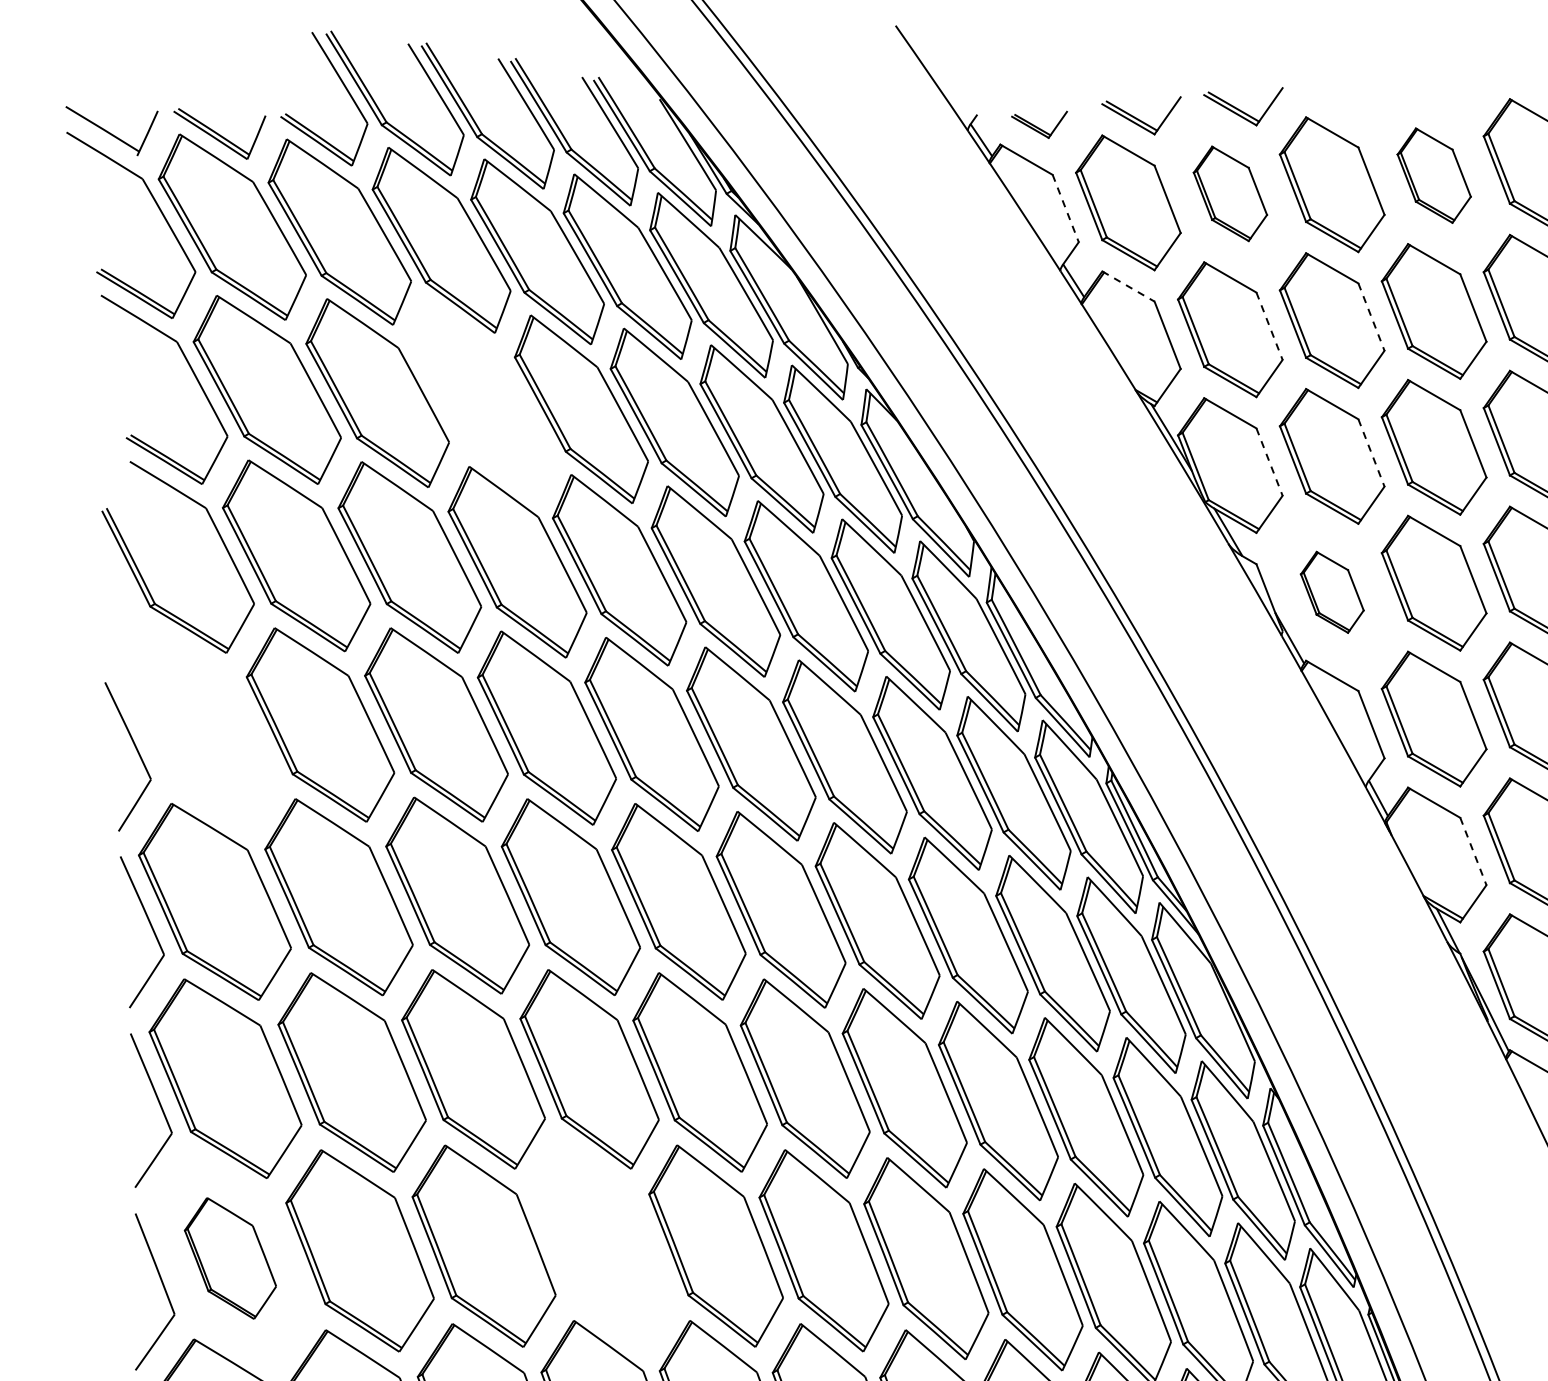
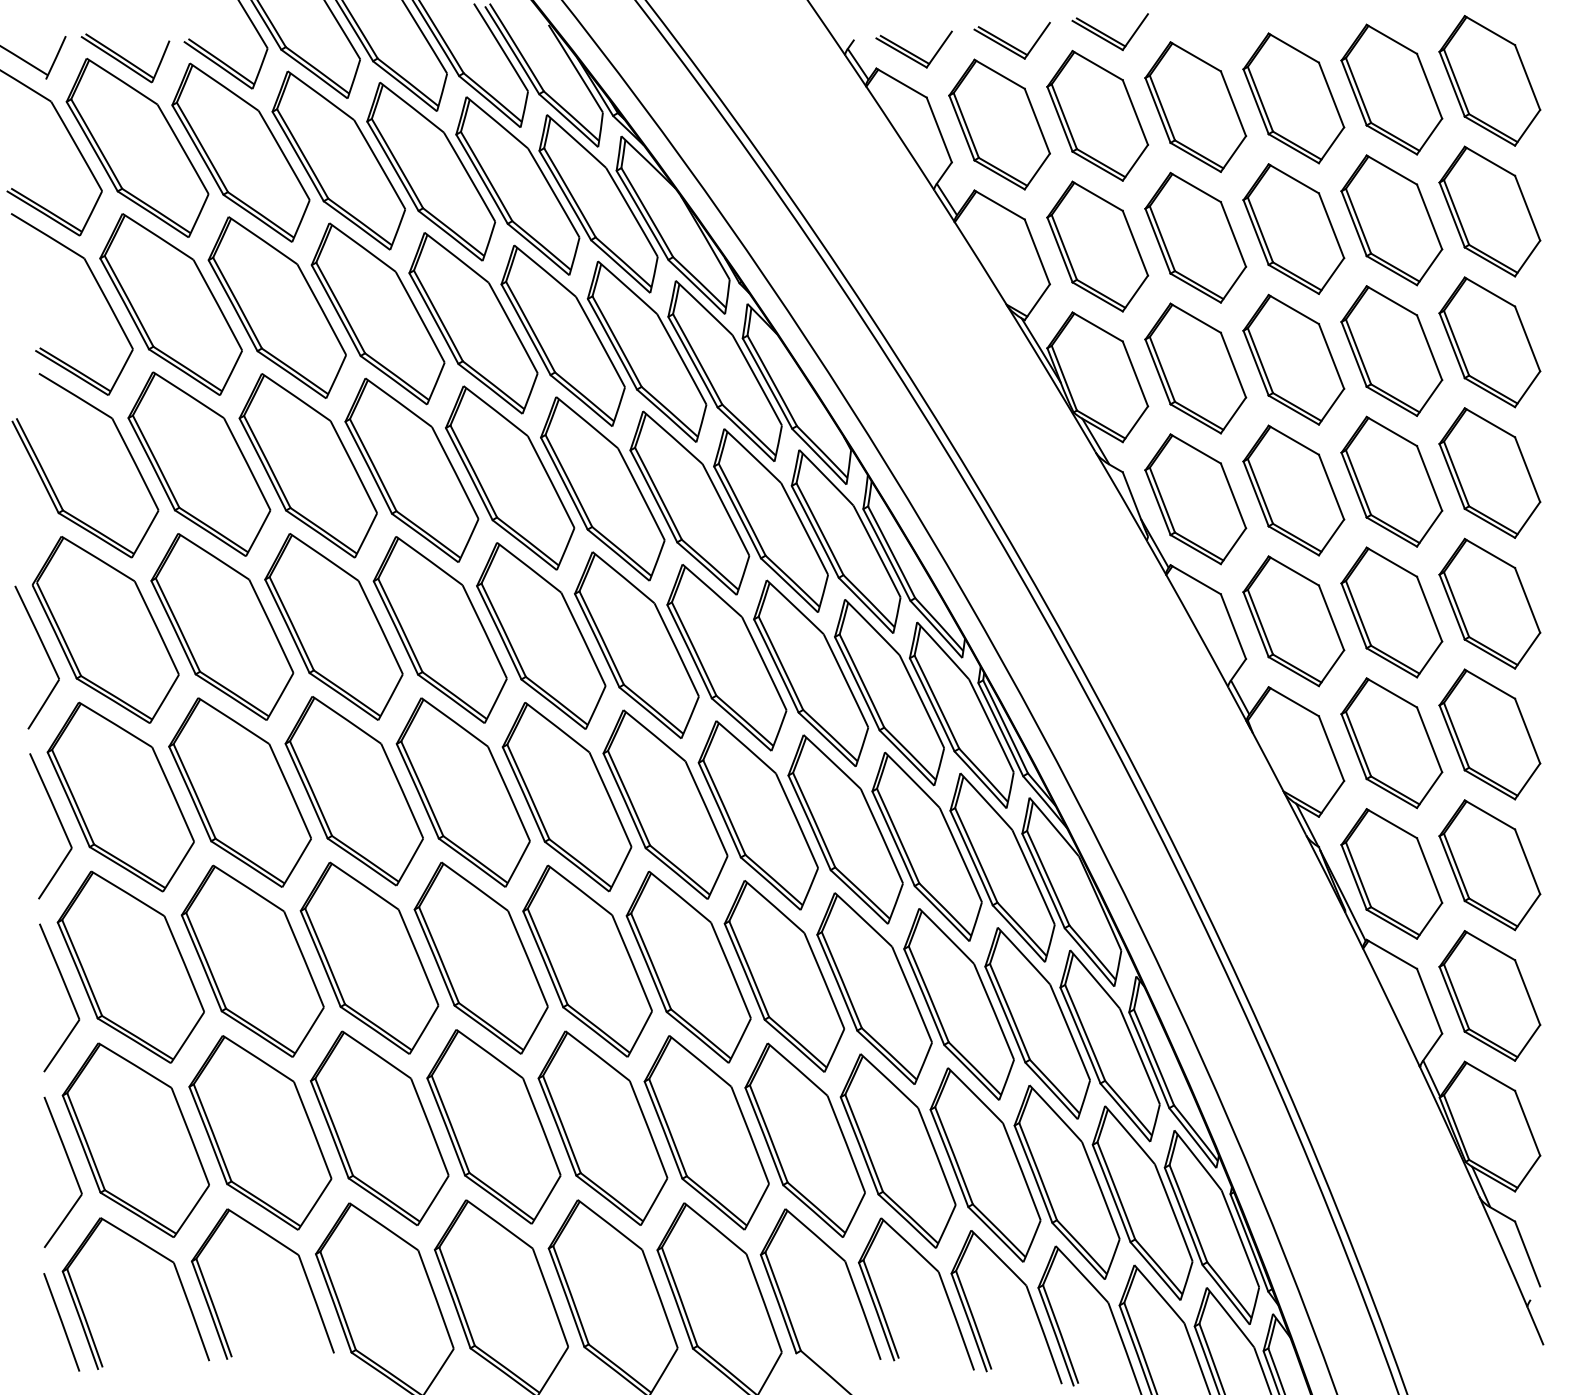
part: (1038, 124) -> (913, 49), size x1.43
part: (1433, 175) -> (1293, 98), size x1.43
part: (1230, 193) -> (1097, 115), size x1.43
line: (1065, 209) -> (939, 130), dashed -> solid
line: (1129, 286) -> (1000, 205), dashed -> solid
line: (1371, 317) -> (1233, 234), dashed -> solid
line: (1269, 326) -> (1135, 243), dashed -> solid
part: (481, 399) -> (377, 313), added
line: (1371, 453) -> (1233, 365), dashed -> solid
line: (1269, 461) -> (1135, 373), dashed -> solid
part: (1332, 592) -> (1195, 499), size x1.67
part: (199, 727) -> (105, 629), added
line: (1473, 851) -> (1331, 748), dashed -> solid
part: (602, 1244) -> (493, 1126), added
part: (230, 1257) -> (135, 1139), size x1.67

